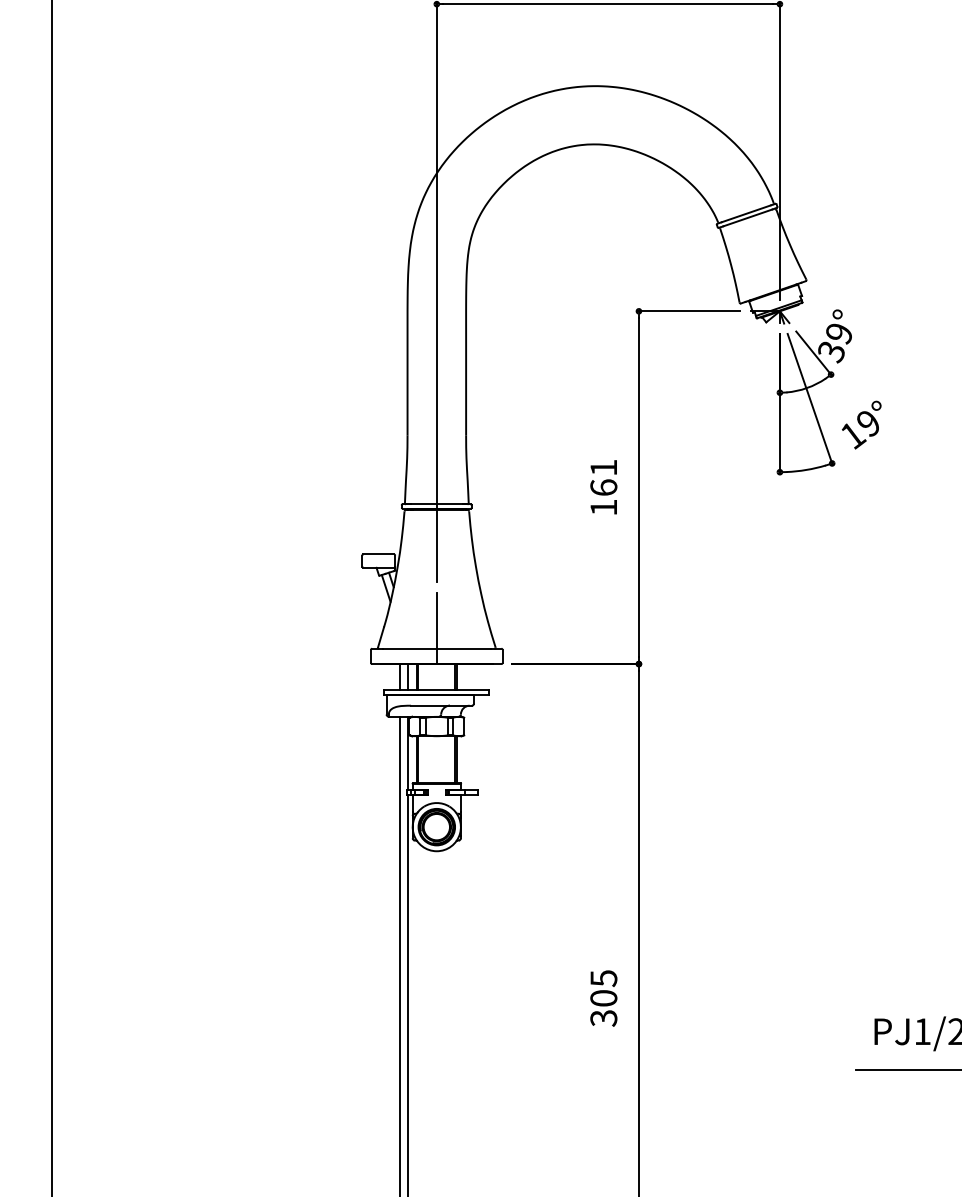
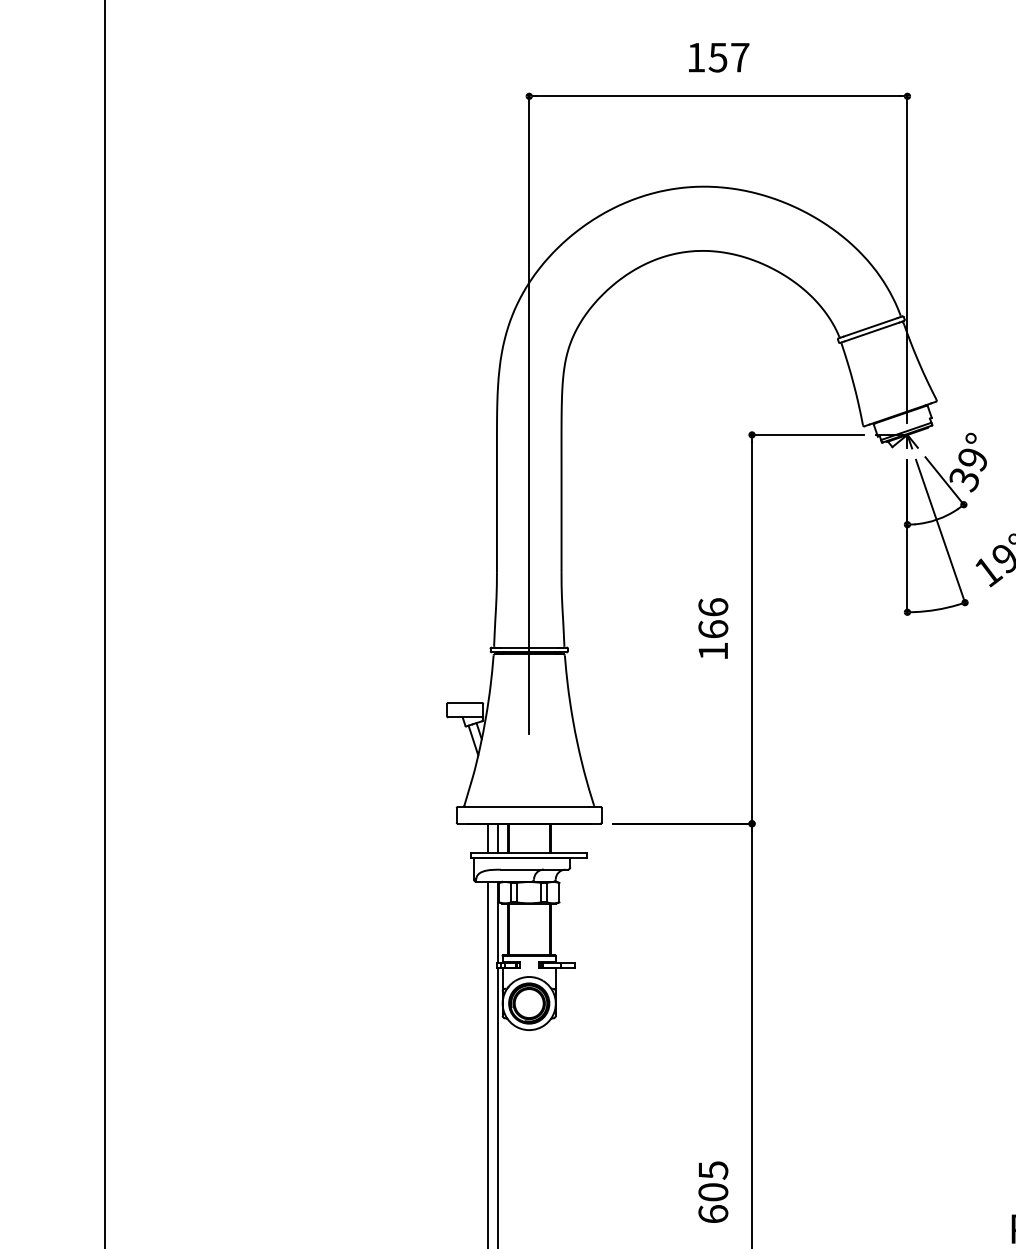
text: (603, 467) -> (712, 607), 161 -> 166
line: (436, 628) -> (528, 784), removed
text: (603, 1017) -> (712, 1213), 305 -> 605

